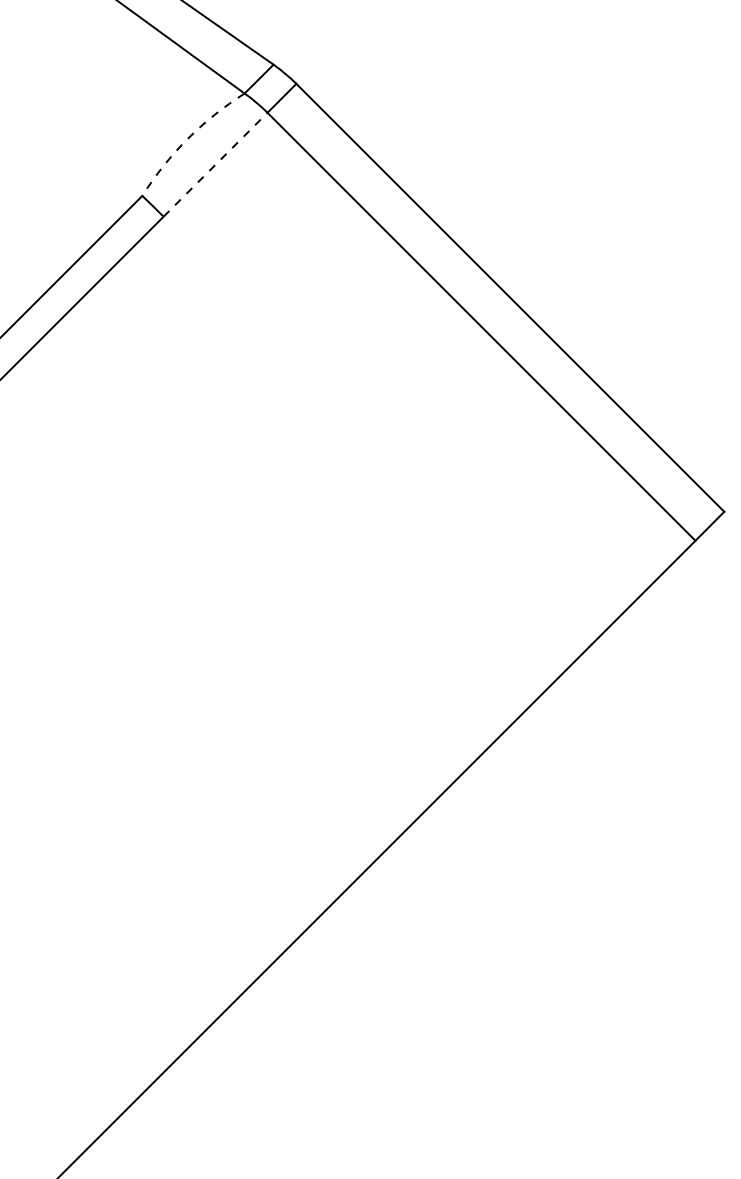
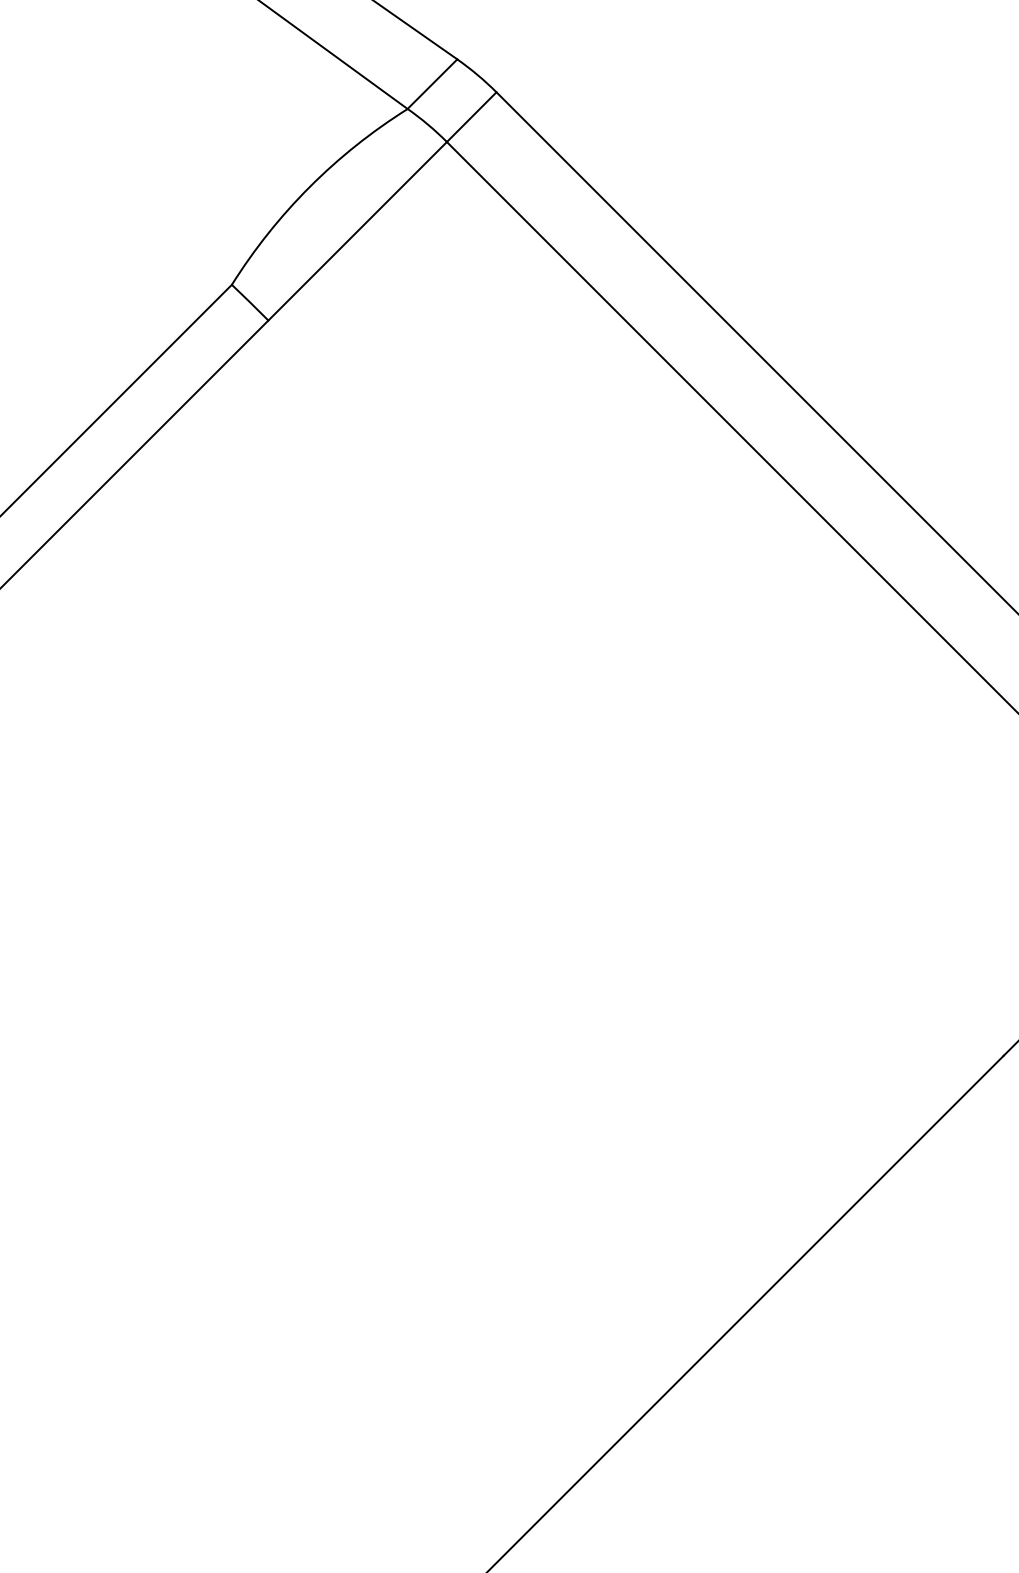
arc: (187, 138) -> (309, 186), dashed -> solid
line: (215, 164) -> (357, 230), dashed -> solid

